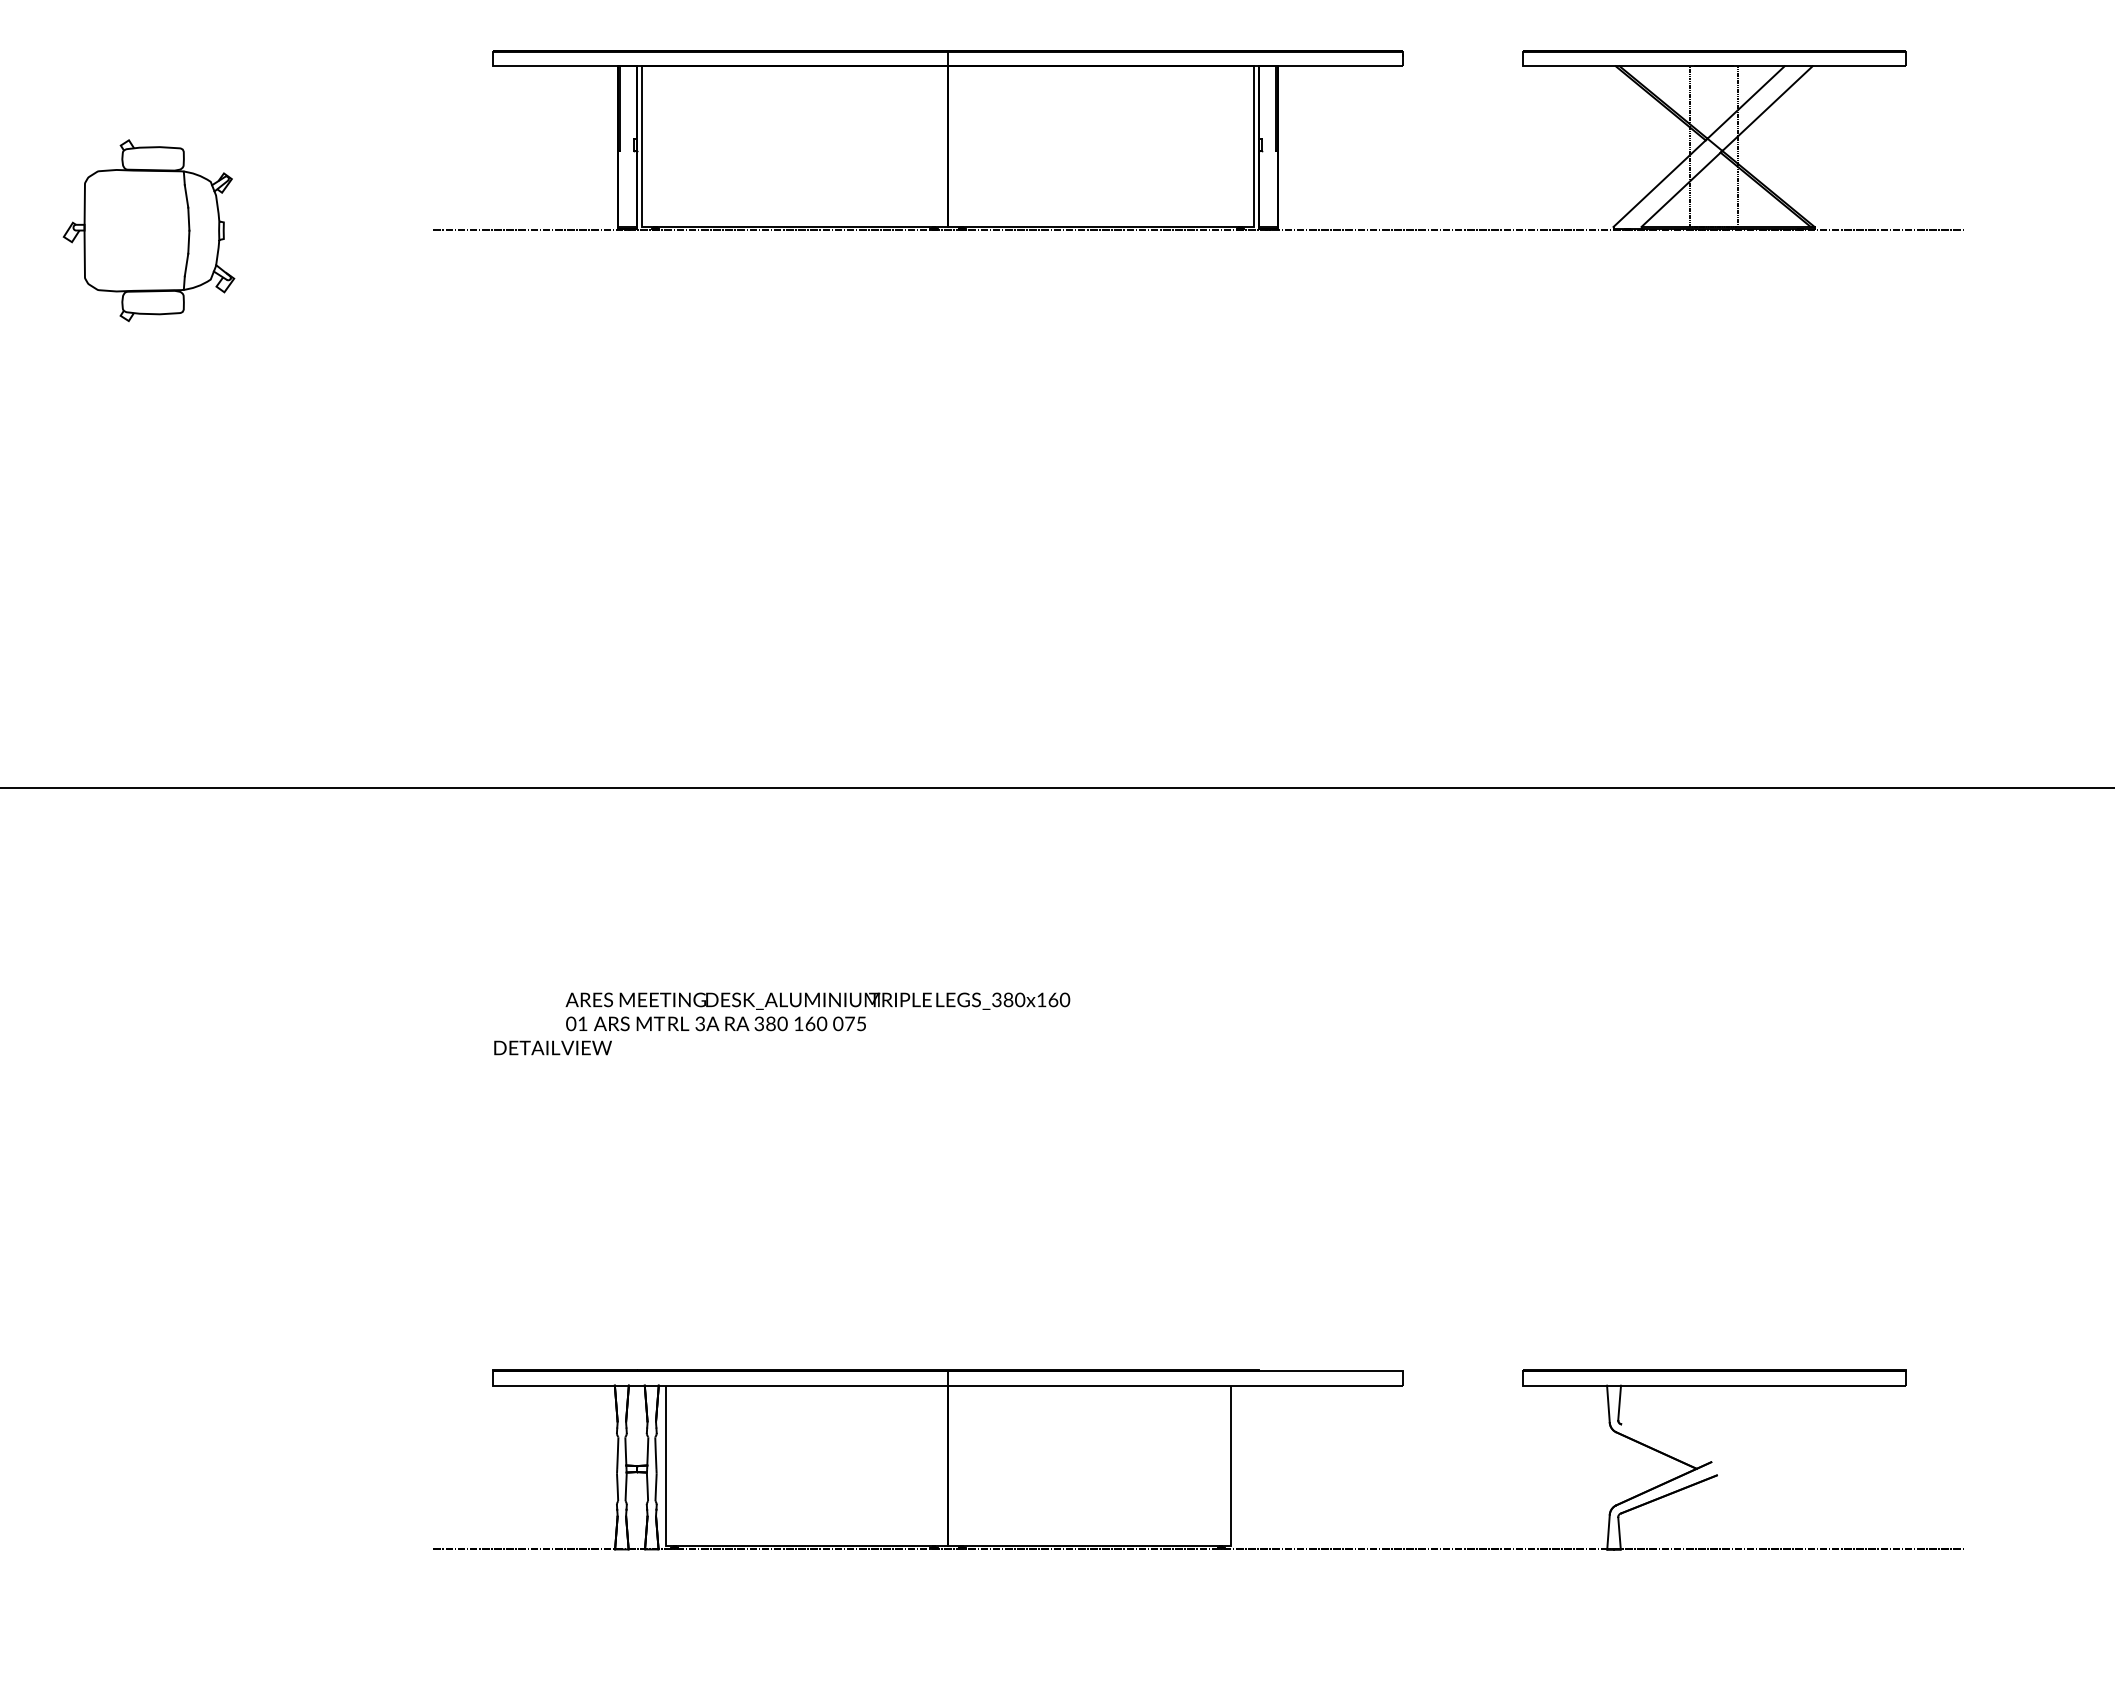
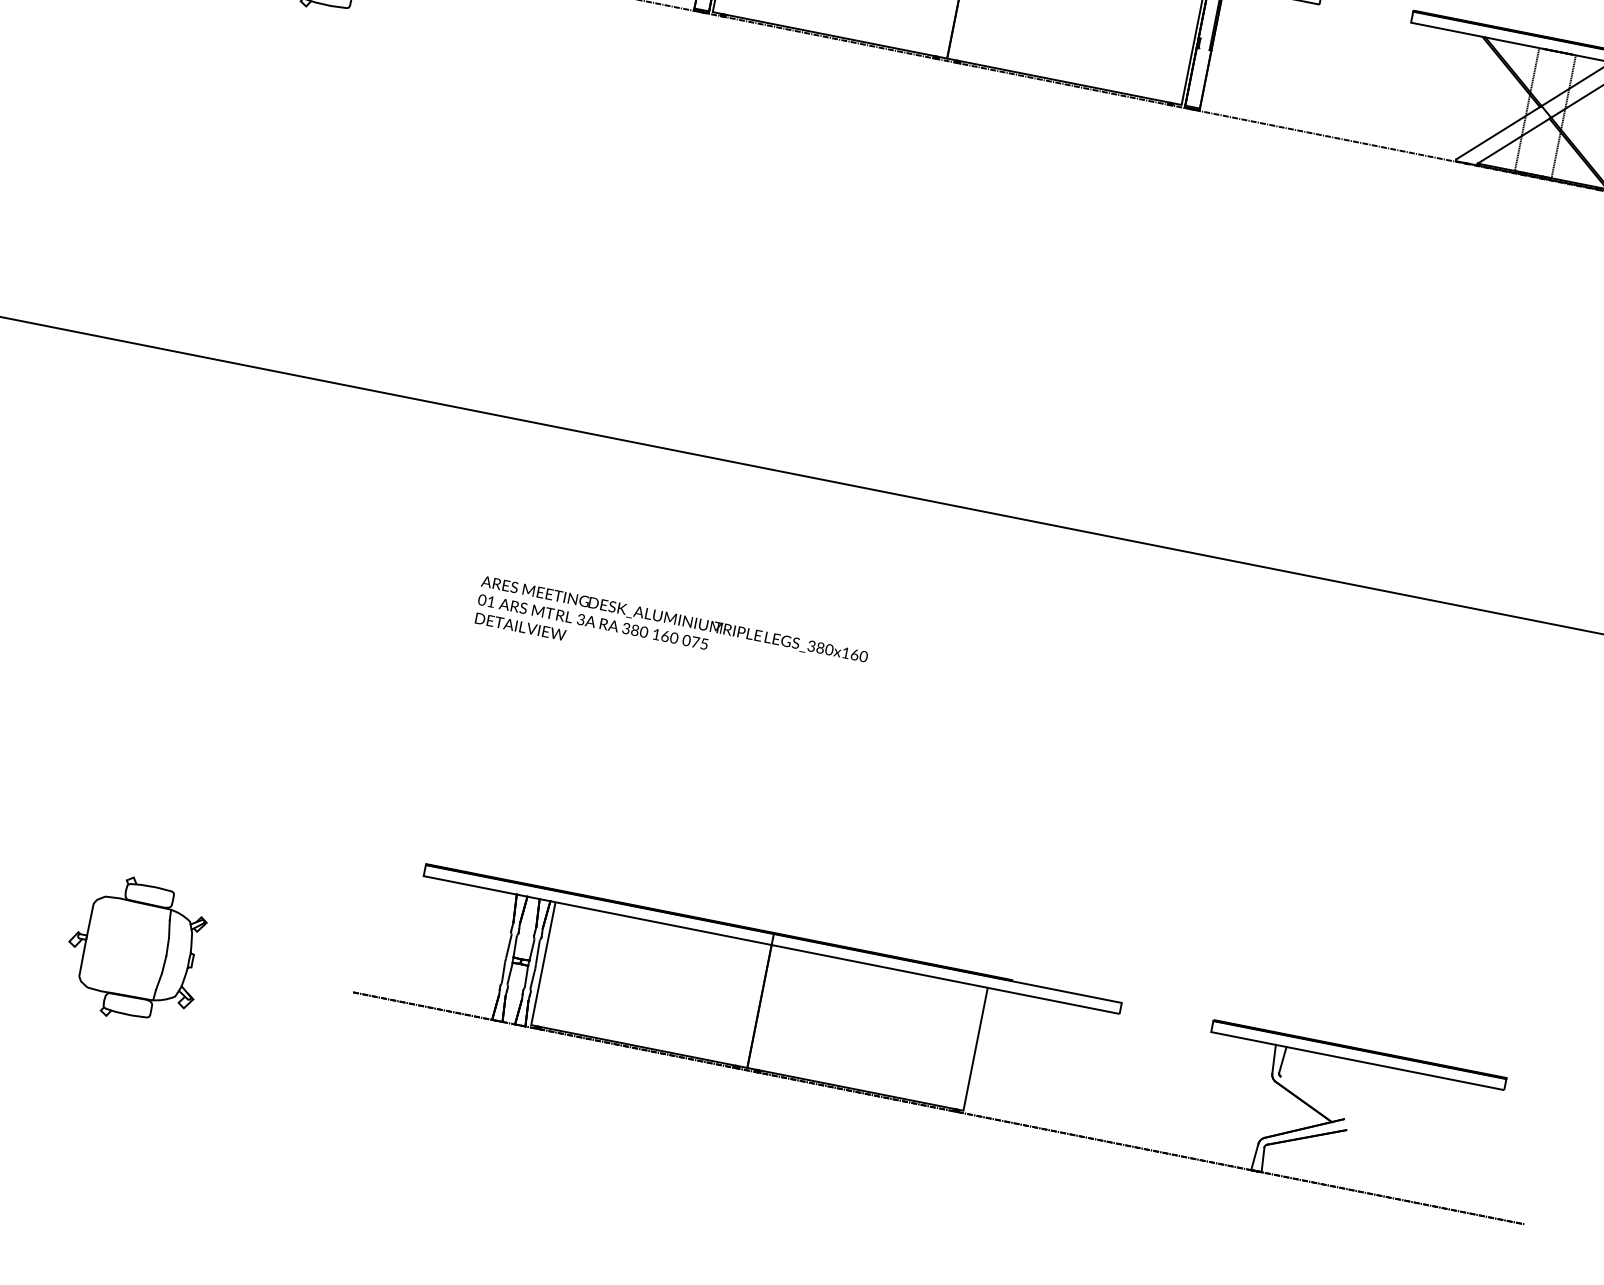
text: (817, 1011) -> (672, 627), moved
part: (148, 1549) -> (135, 949), added

